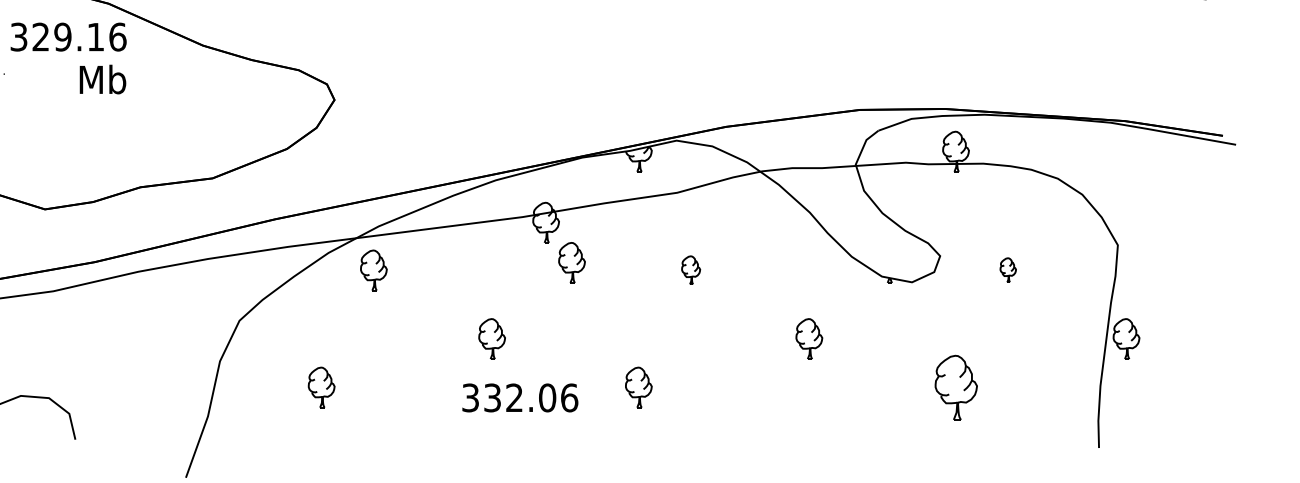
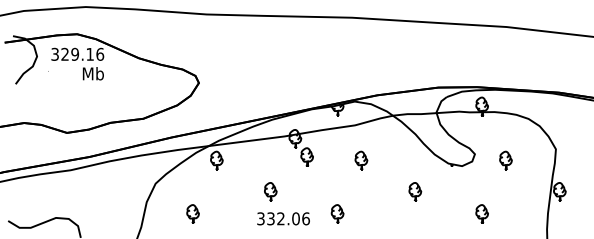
part: (691, 269) -> (361, 160), size x1.43
part: (1007, 269) -> (505, 160), size x1.67
part: (954, 386) -> (481, 213), size x0.62

